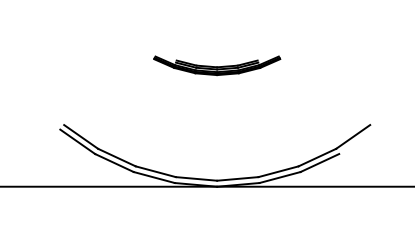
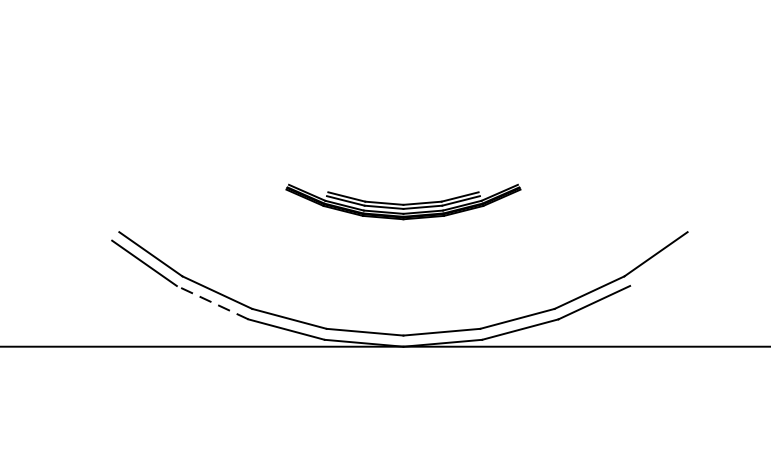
part: (217, 65) -> (404, 201), moved
line: (113, 162) -> (210, 301), solid -> dashed

